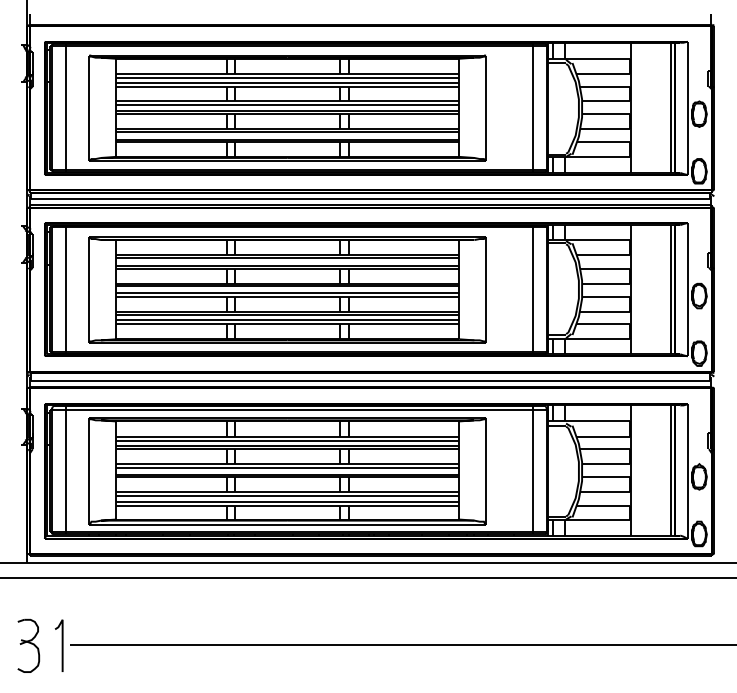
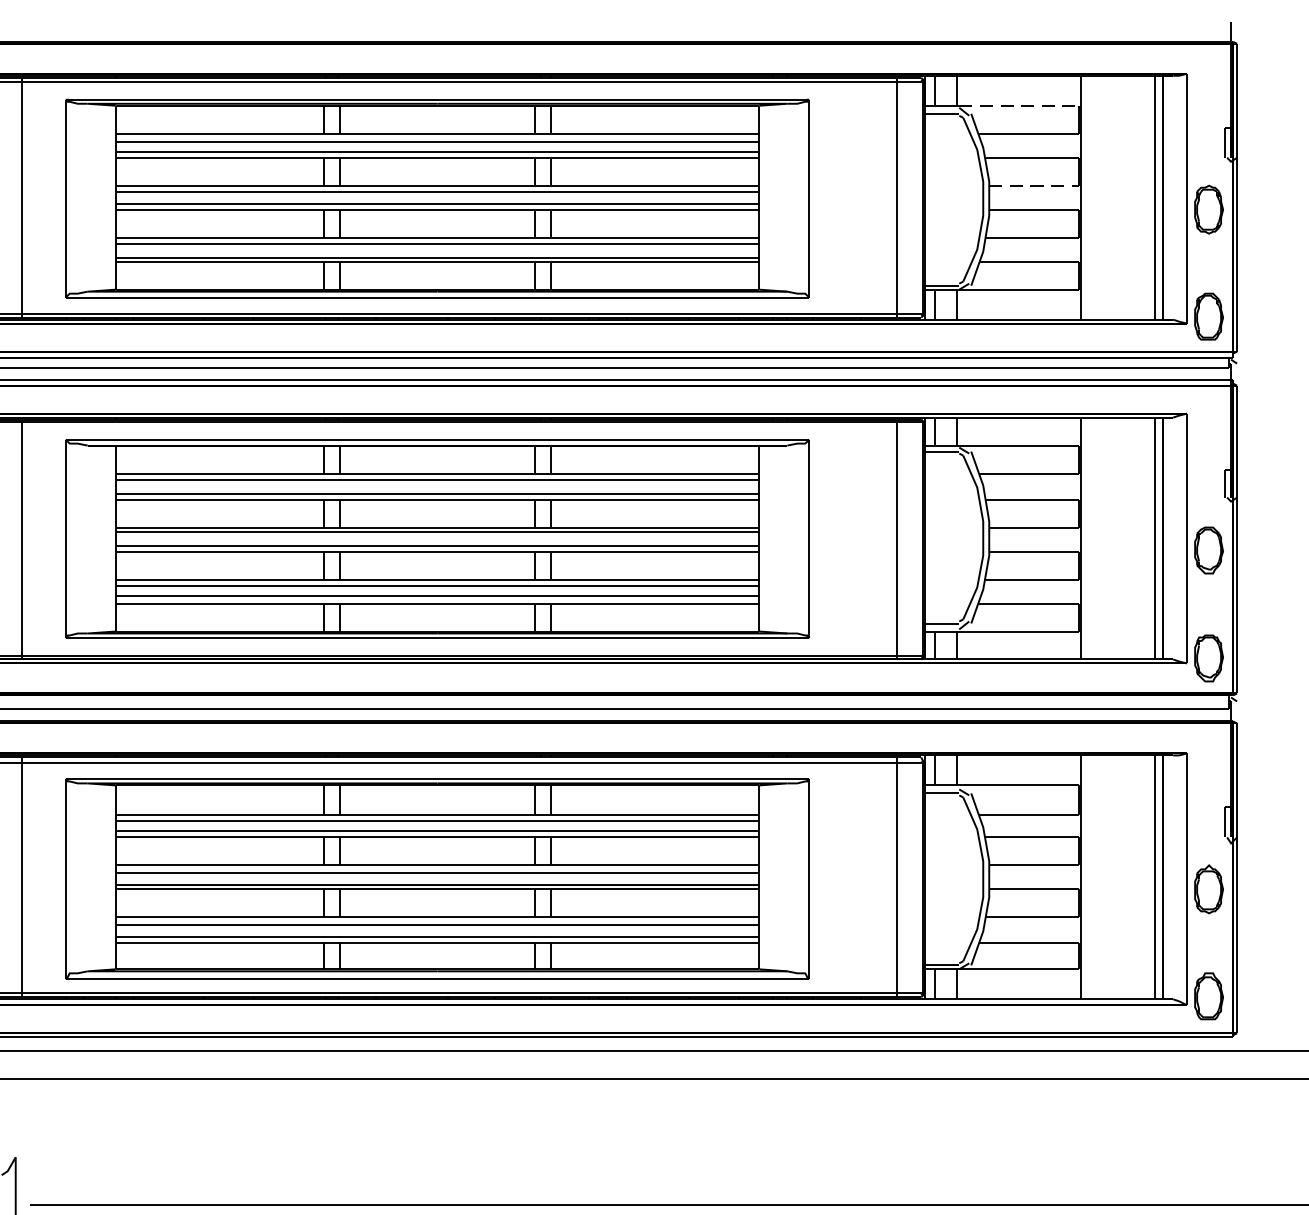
line: (598, 58) -> (1019, 105), solid -> dashed
line: (606, 101) -> (1034, 185), solid -> dashed

